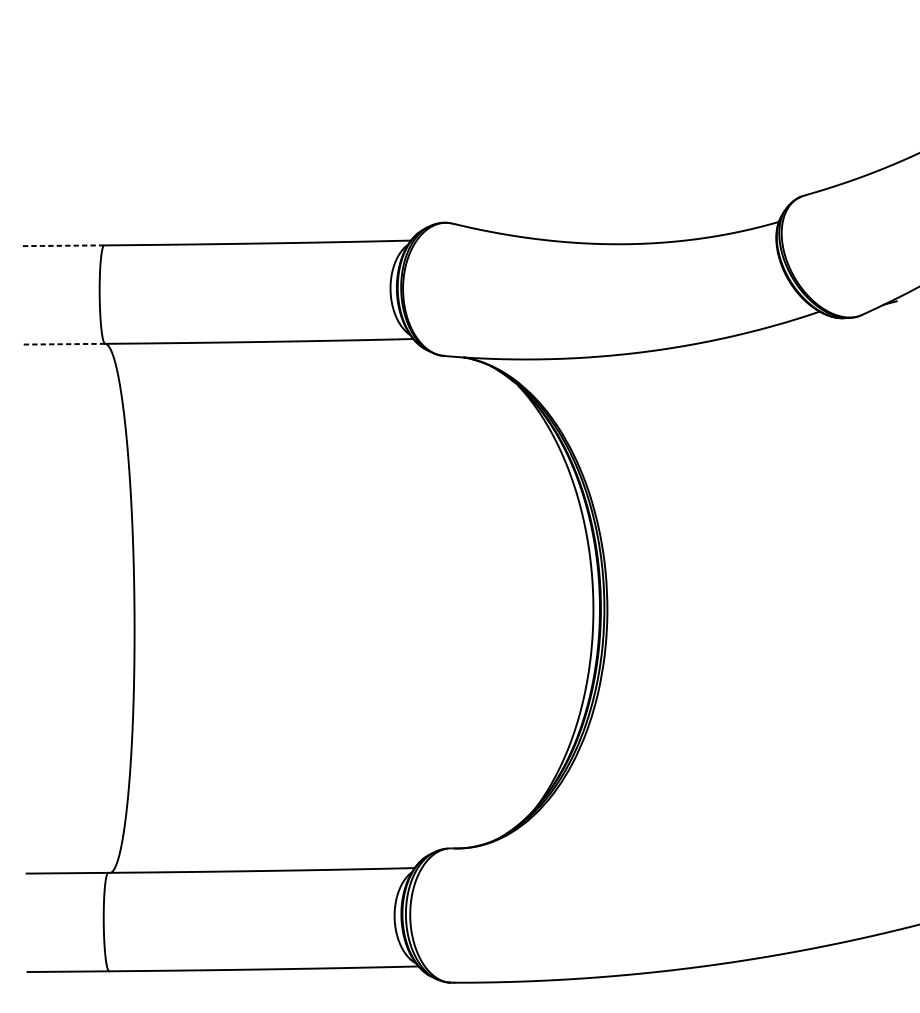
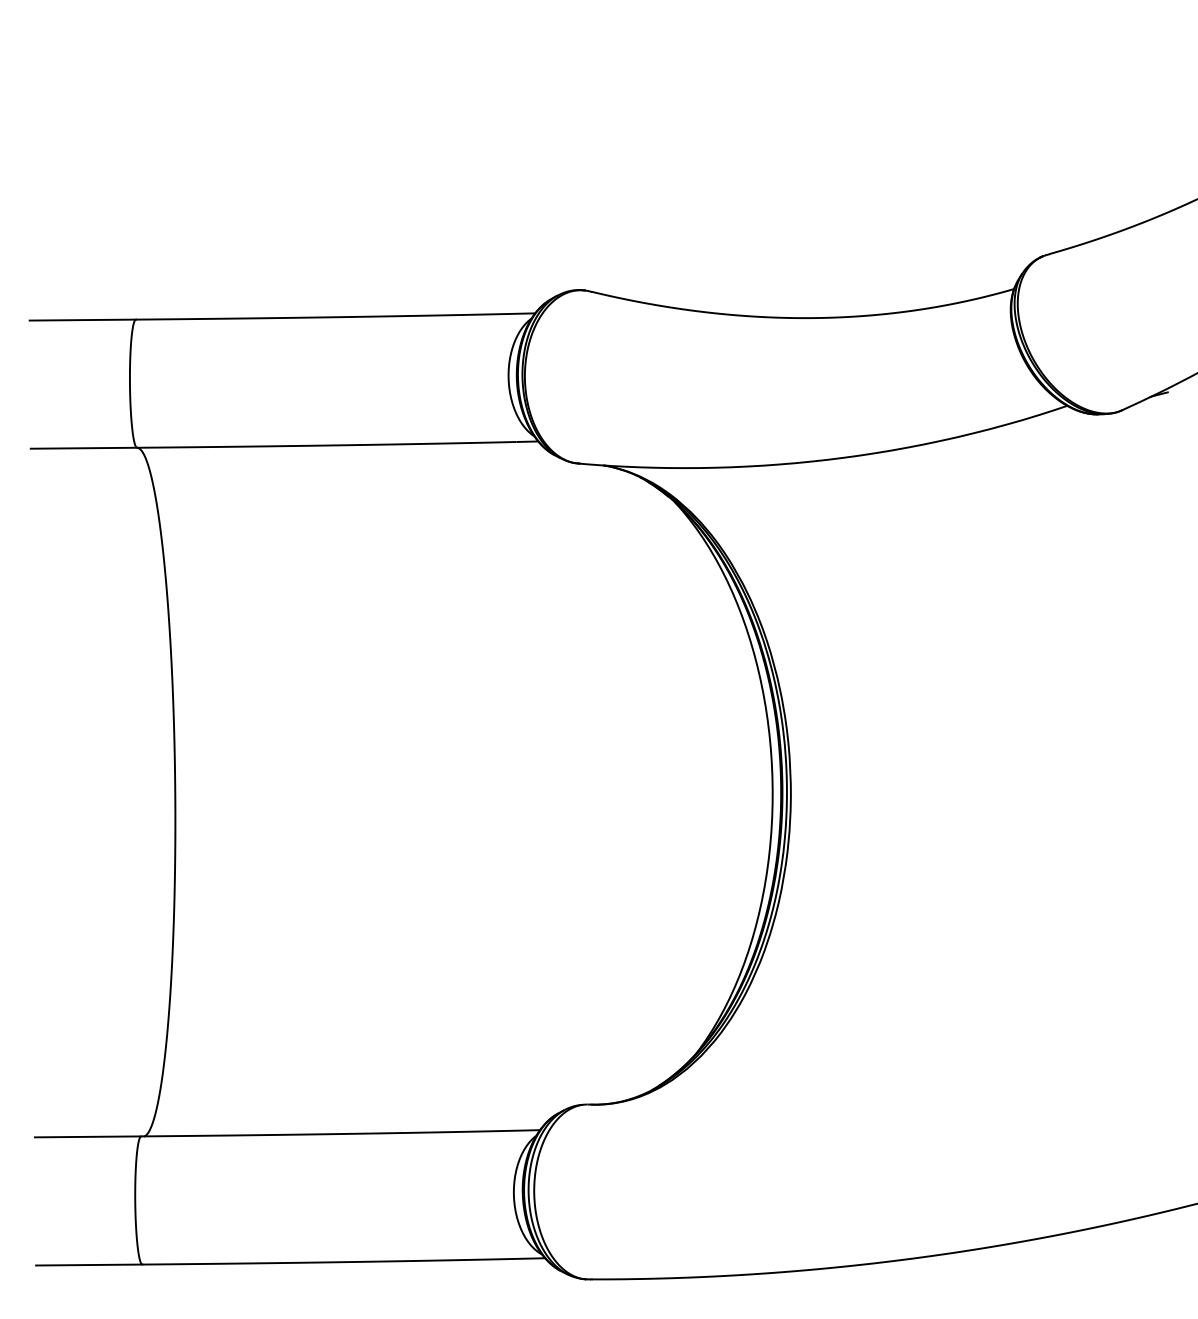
line: (63, 246) -> (82, 320), dashed -> solid
line: (63, 344) -> (83, 448), dashed -> solid

